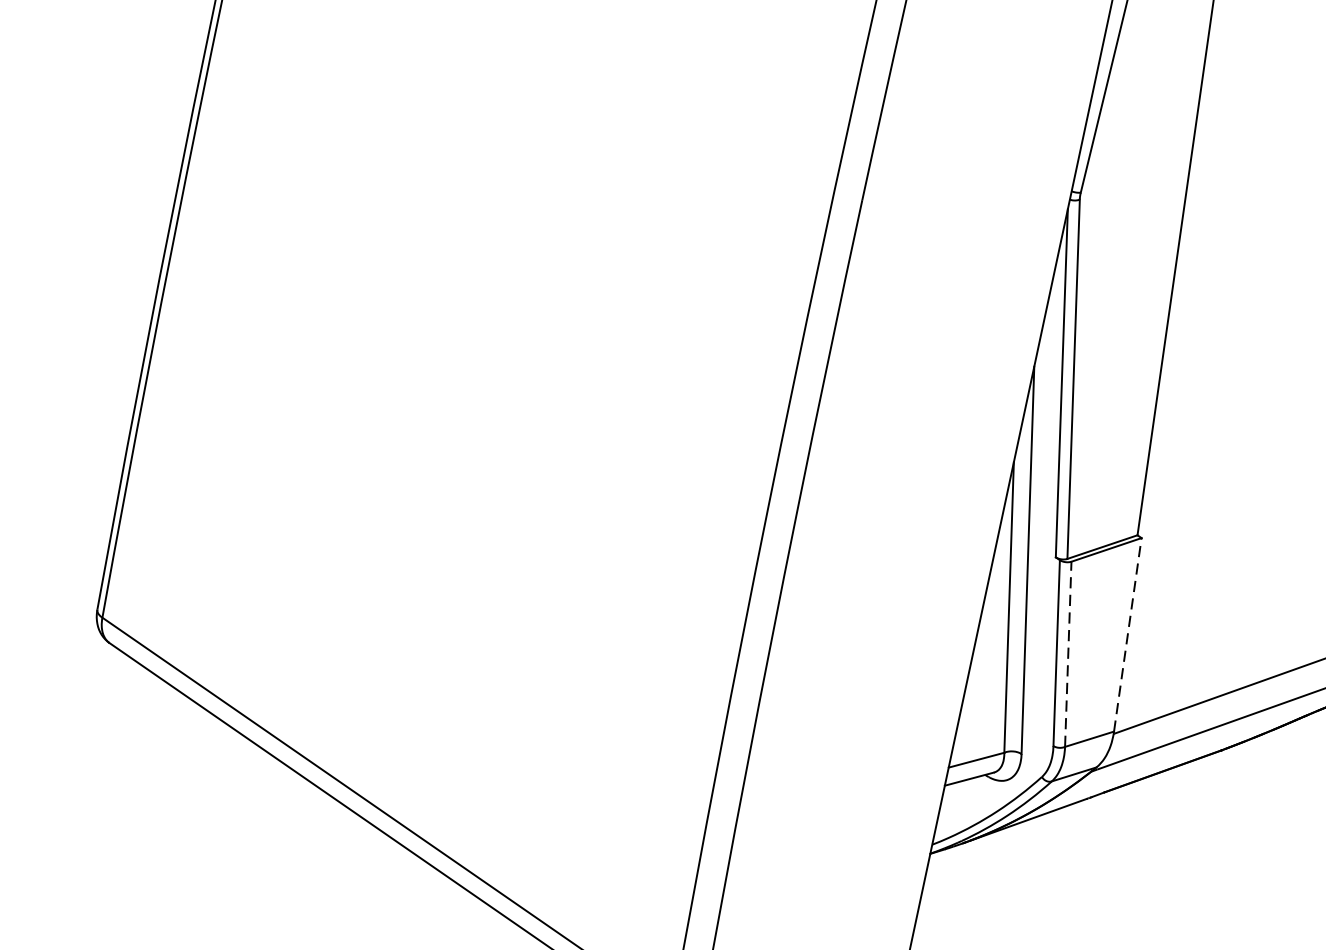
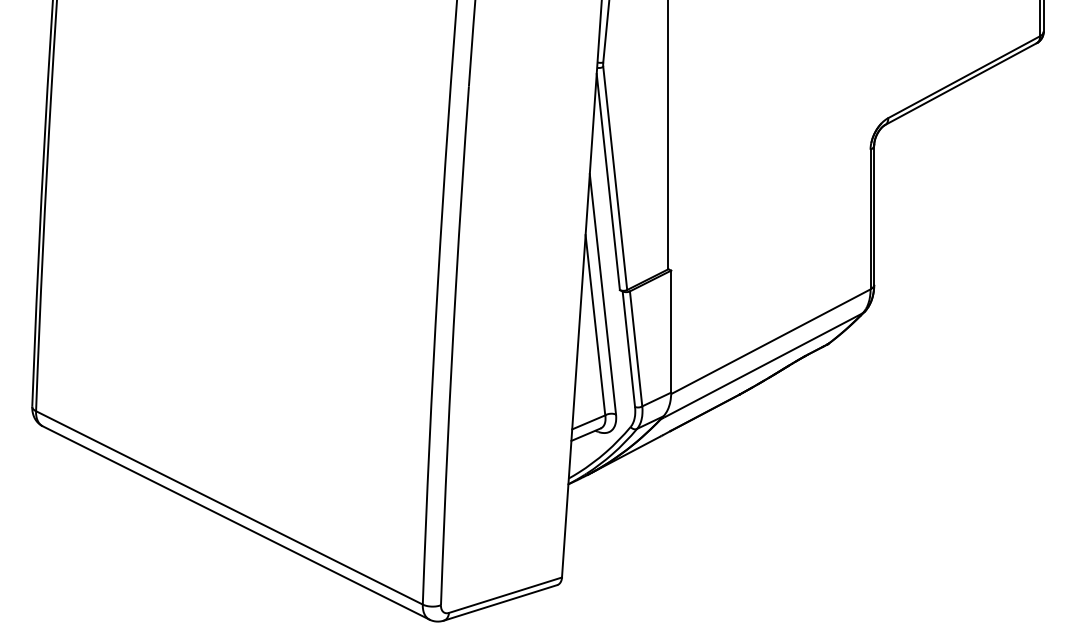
line: (1128, 634) -> (671, 331), dashed -> solid
line: (1068, 653) -> (636, 348), dashed -> solid

